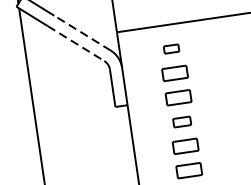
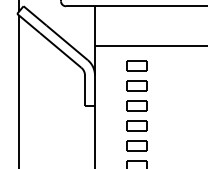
line: (82, 32) -> (67, 42), dashed -> solid
line: (75, 43) -> (60, 50), dashed -> solid
part: (170, 48) -> (136, 65), size x1.67
part: (181, 121) -> (136, 125), size x1.43

